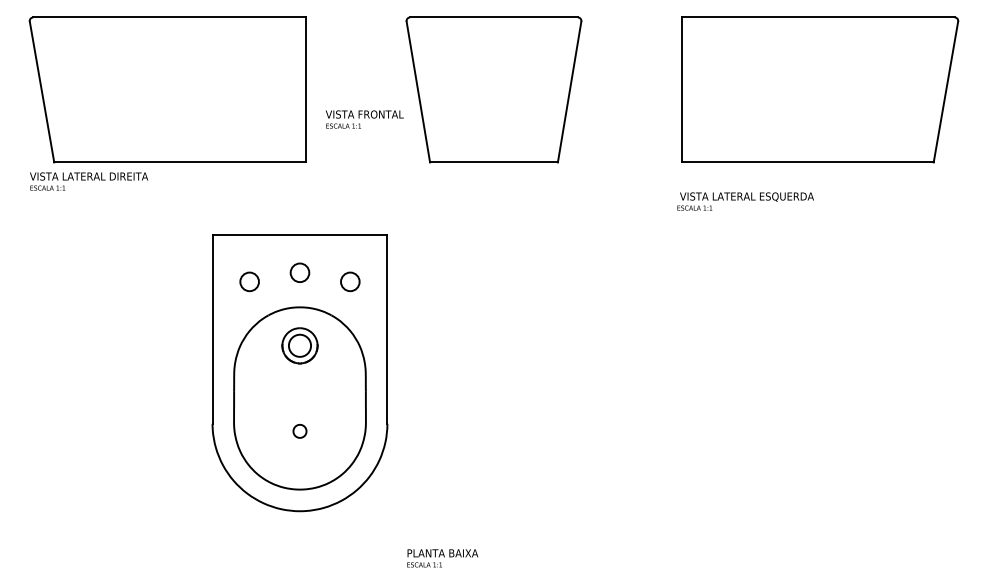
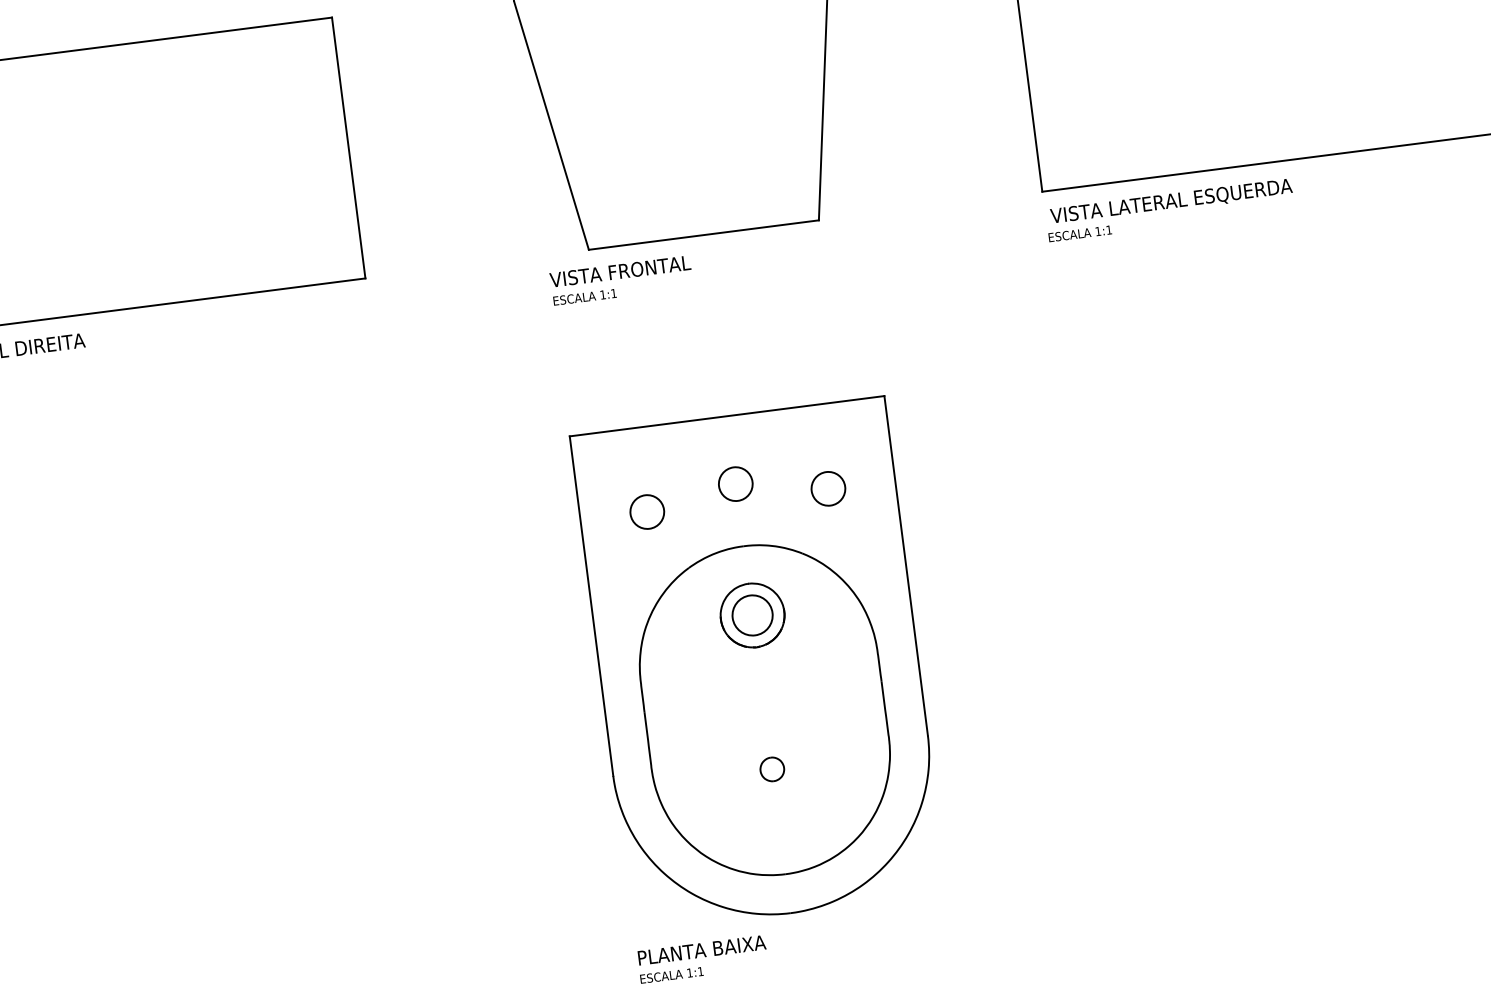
text: (364, 119) -> (621, 280), moved
text: (745, 201) -> (1169, 210), moved
part: (299, 373) -> (758, 665), moved

